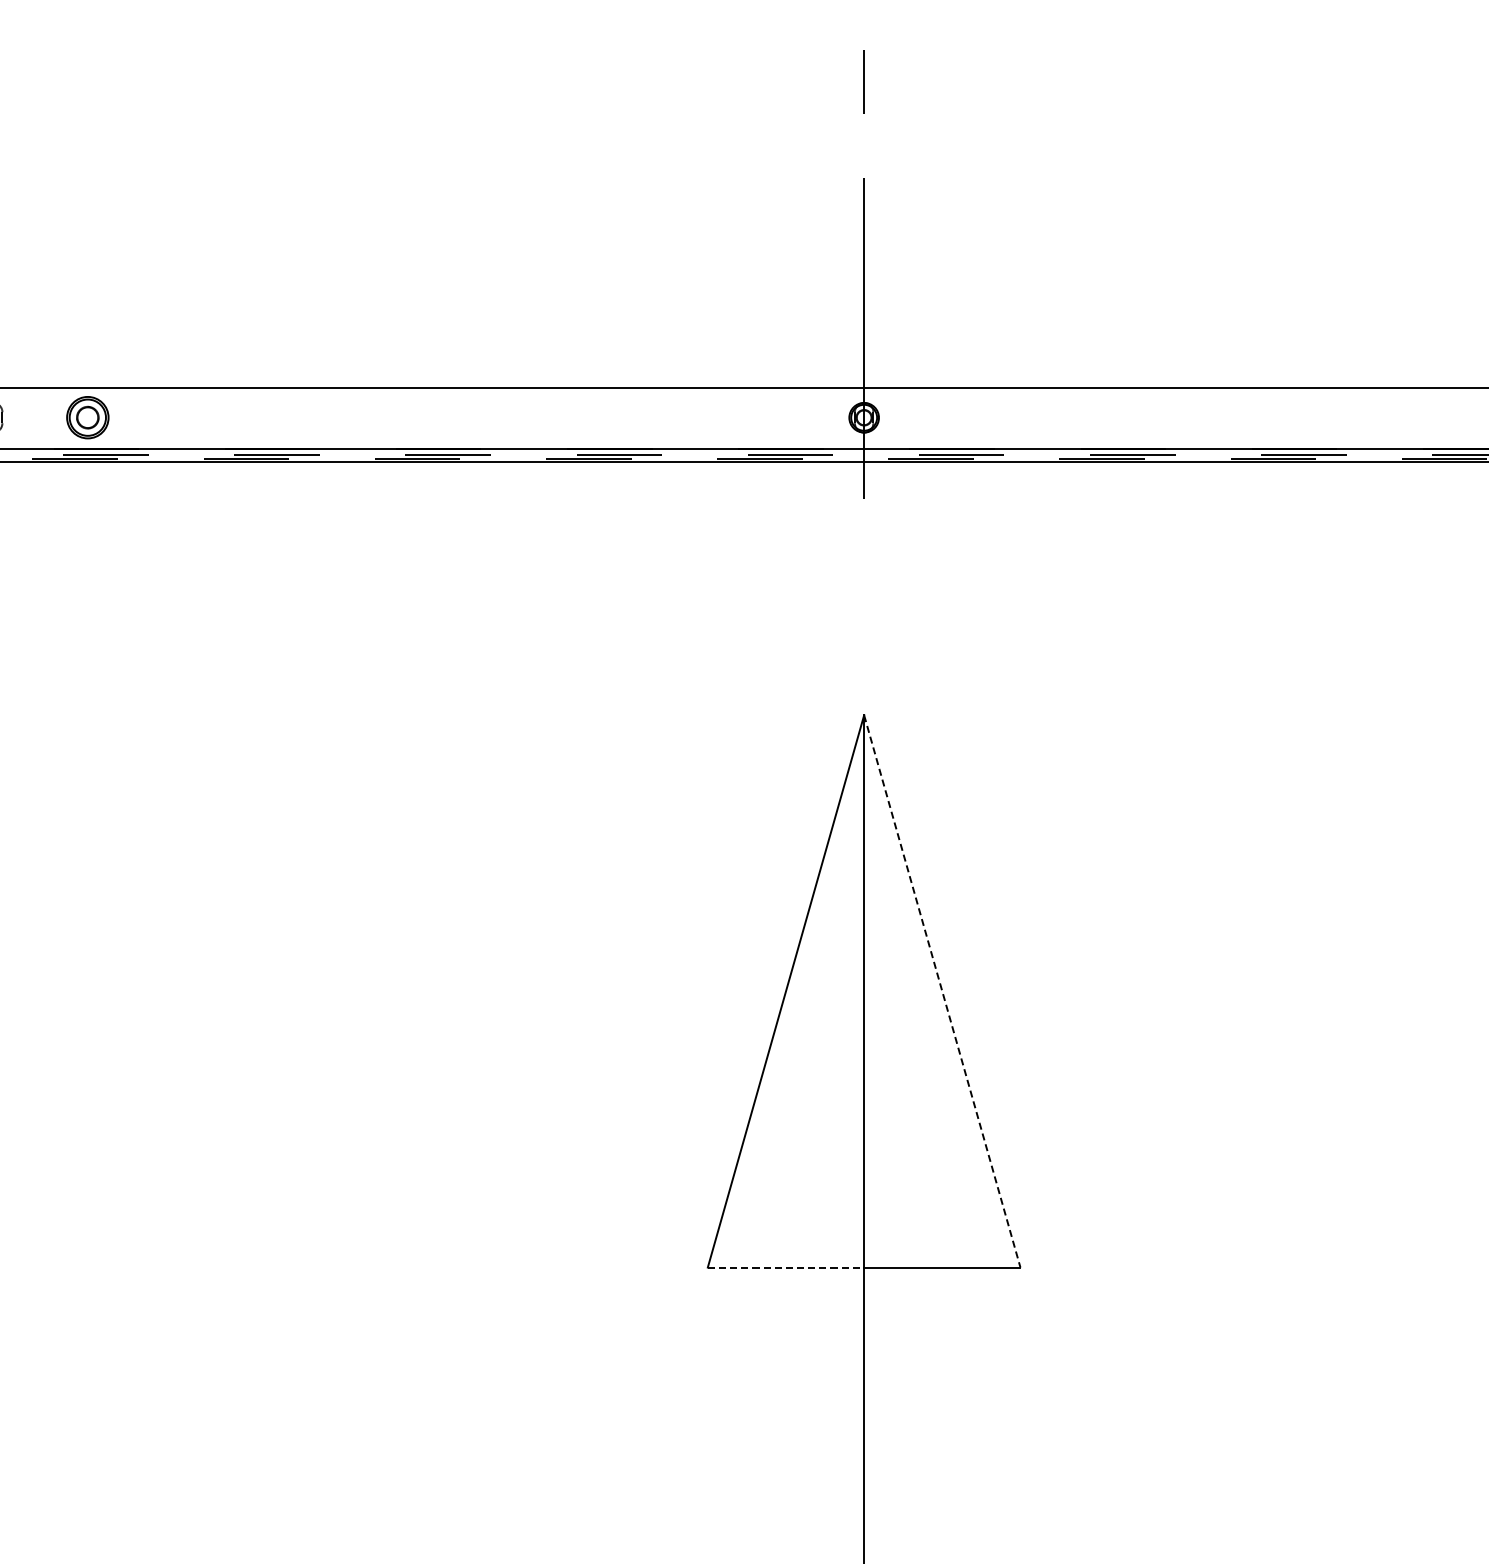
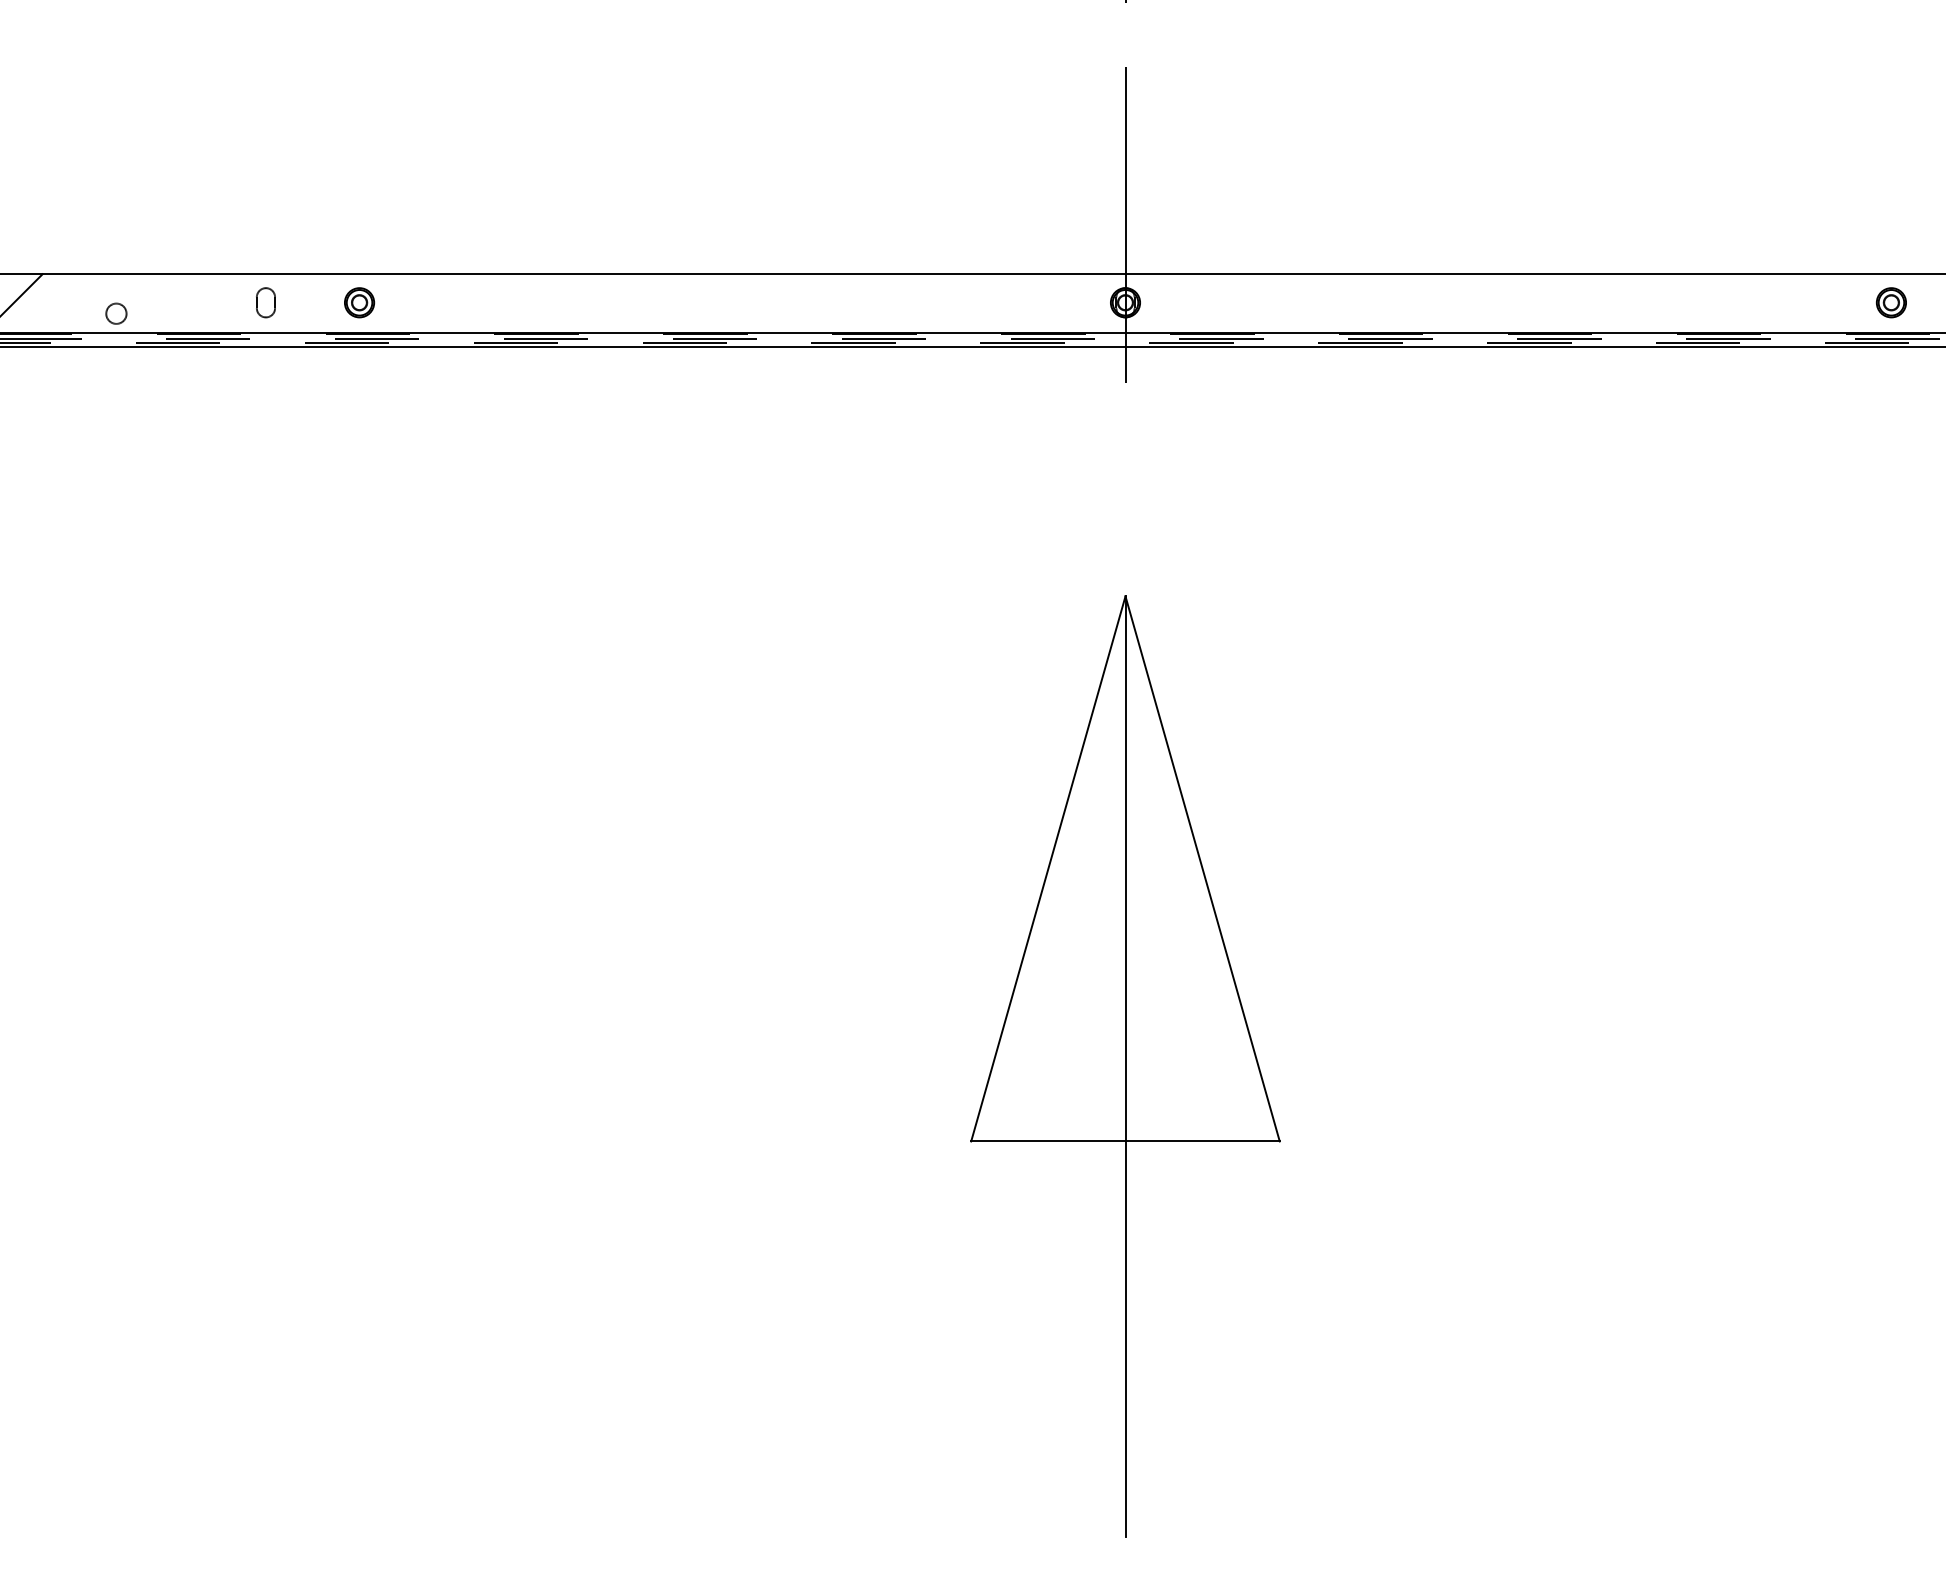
part: (87, 417) -> (359, 302), size x0.71
line: (942, 992) -> (1202, 869), dashed -> solid
line: (786, 1267) -> (1048, 1141), dashed -> solid

